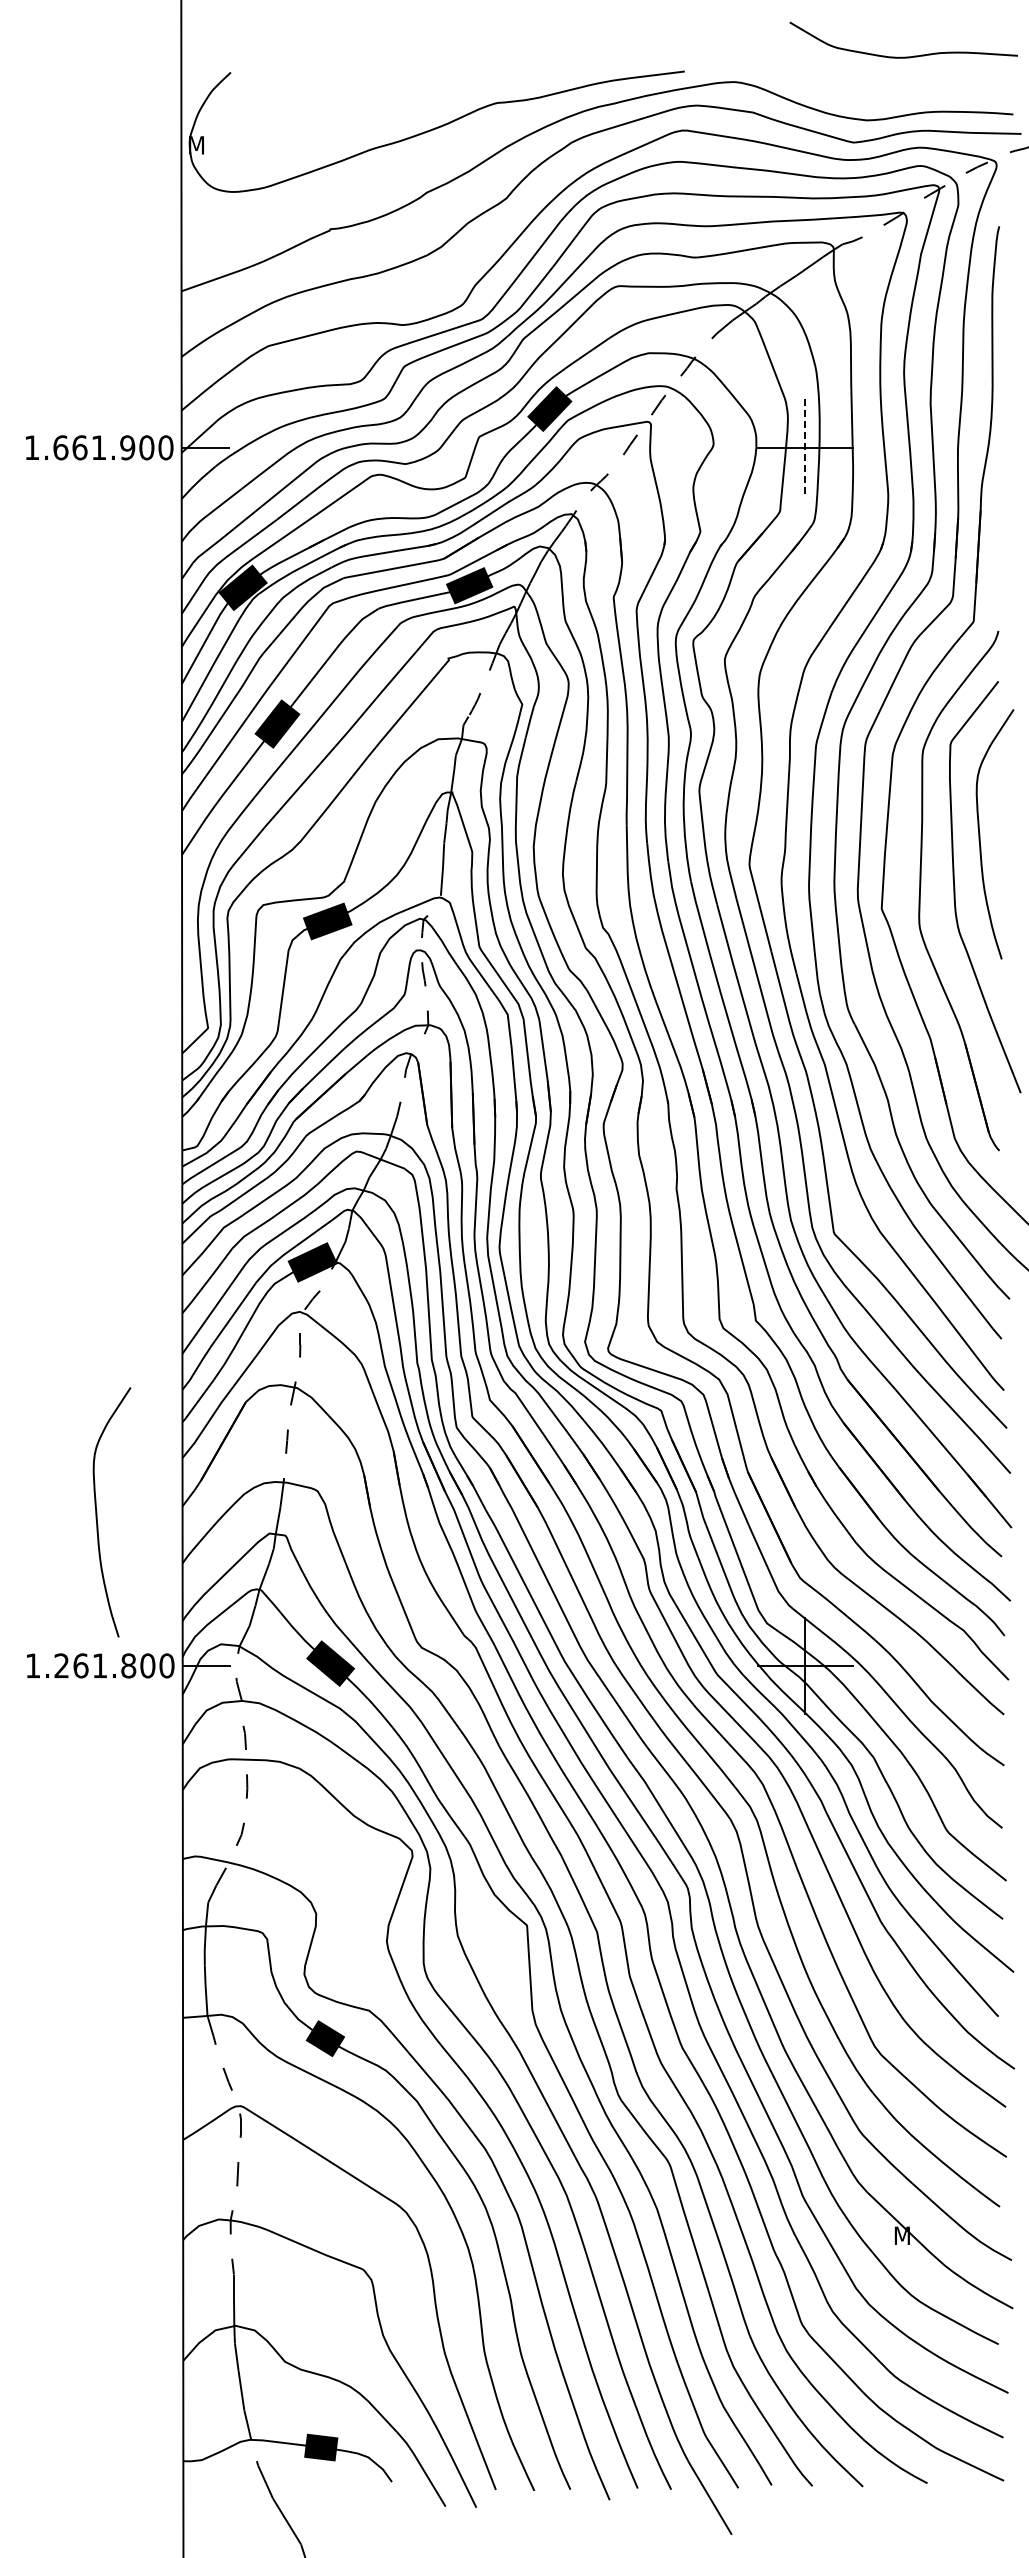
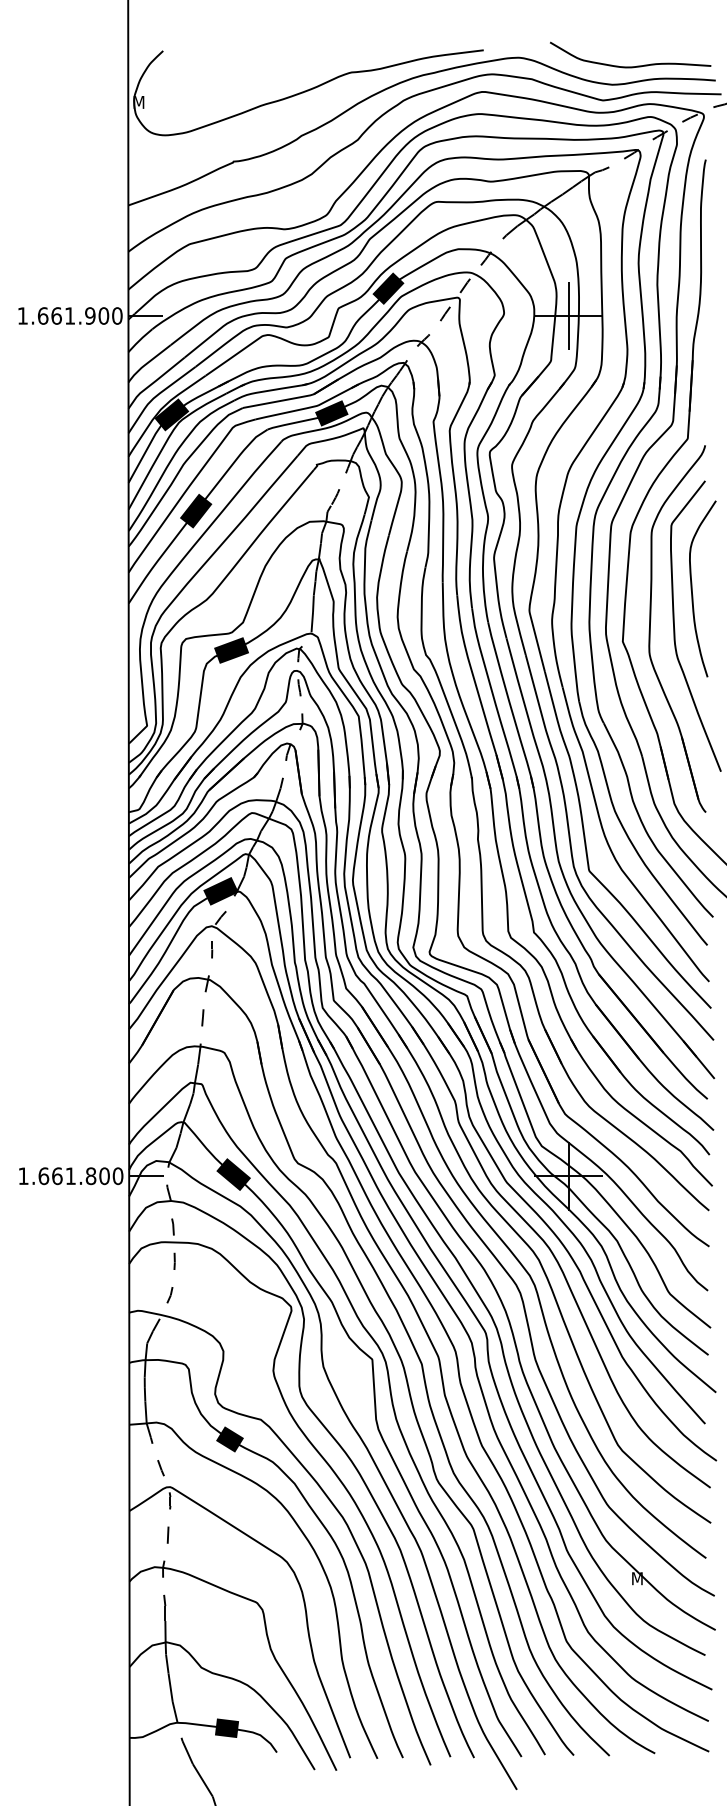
curve: (903, 56) -> (630, 66), moved
line: (805, 447) -> (569, 315), dashed -> solid
curve: (97, 1512) -> (69, 1067), removed
text: (61, 1665) -> (43, 1175), 1.261.800 -> 1.661.800

